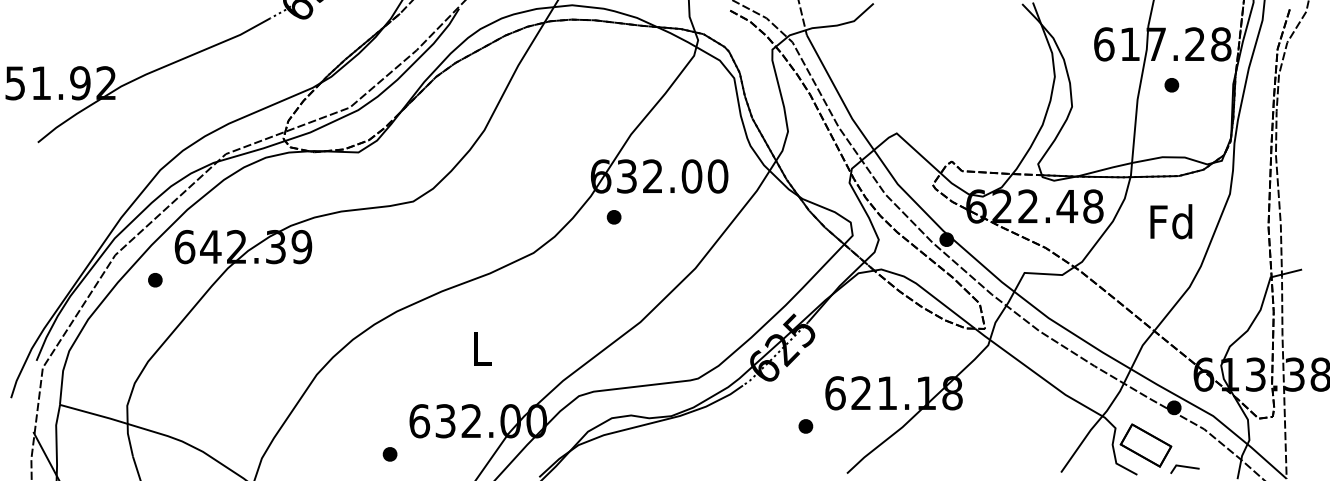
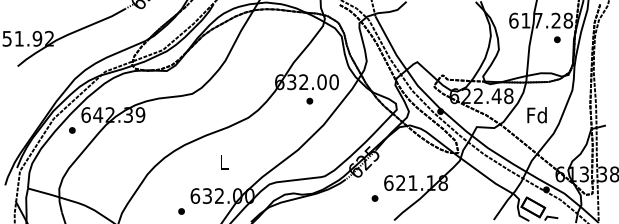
part: (1172, 84) -> (557, 39), moved
part: (613, 215) -> (309, 100), moved
text: (1170, 222) -> (536, 115), moved

